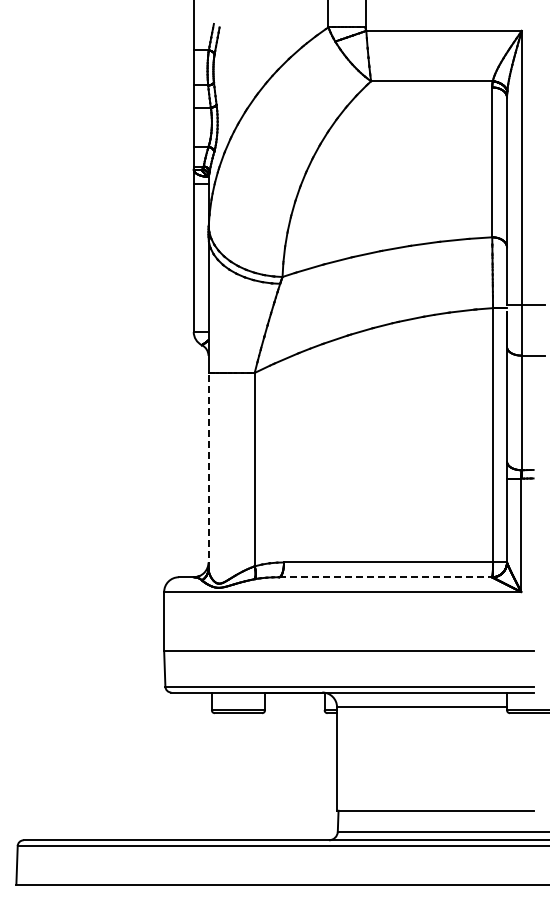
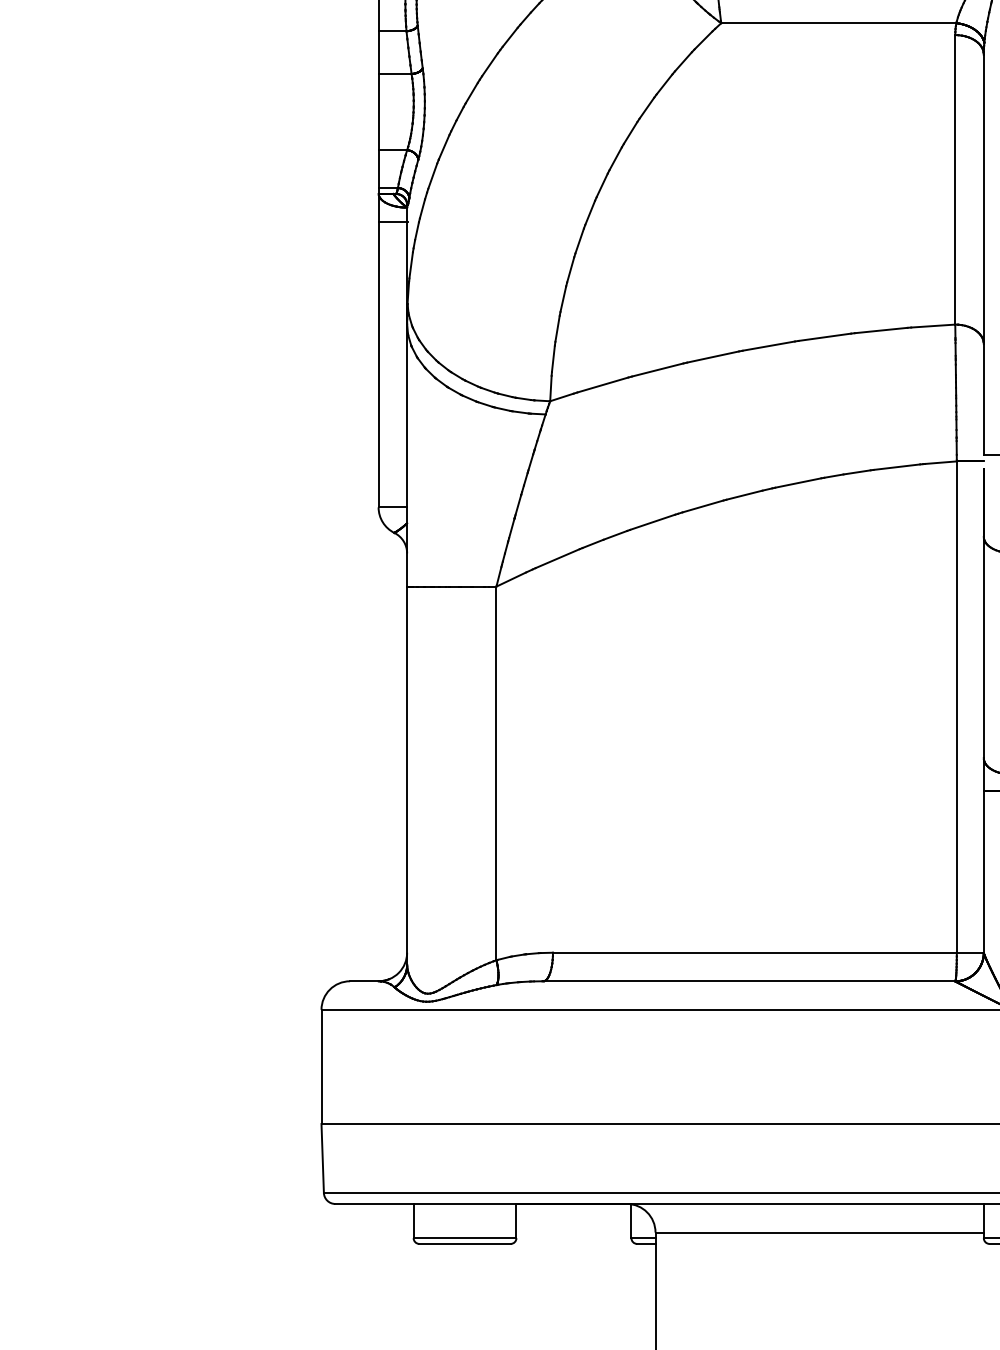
line: (208, 470) -> (407, 775), dashed -> solid
line: (385, 577) -> (749, 981), dashed -> solid

